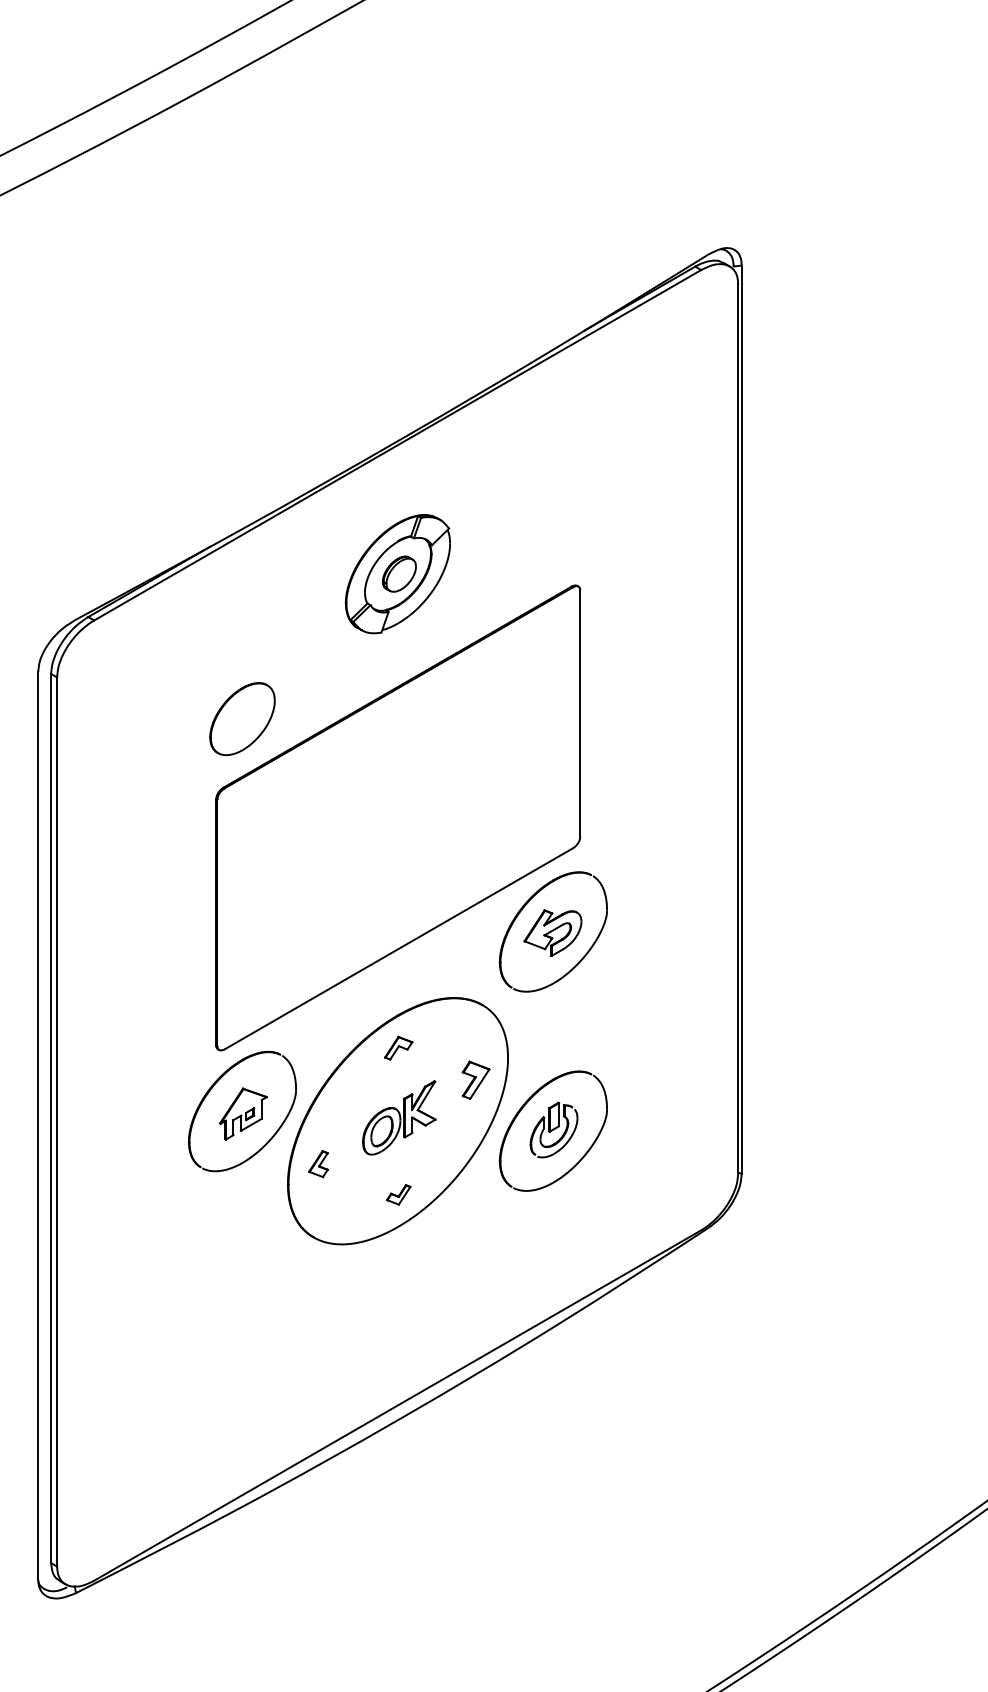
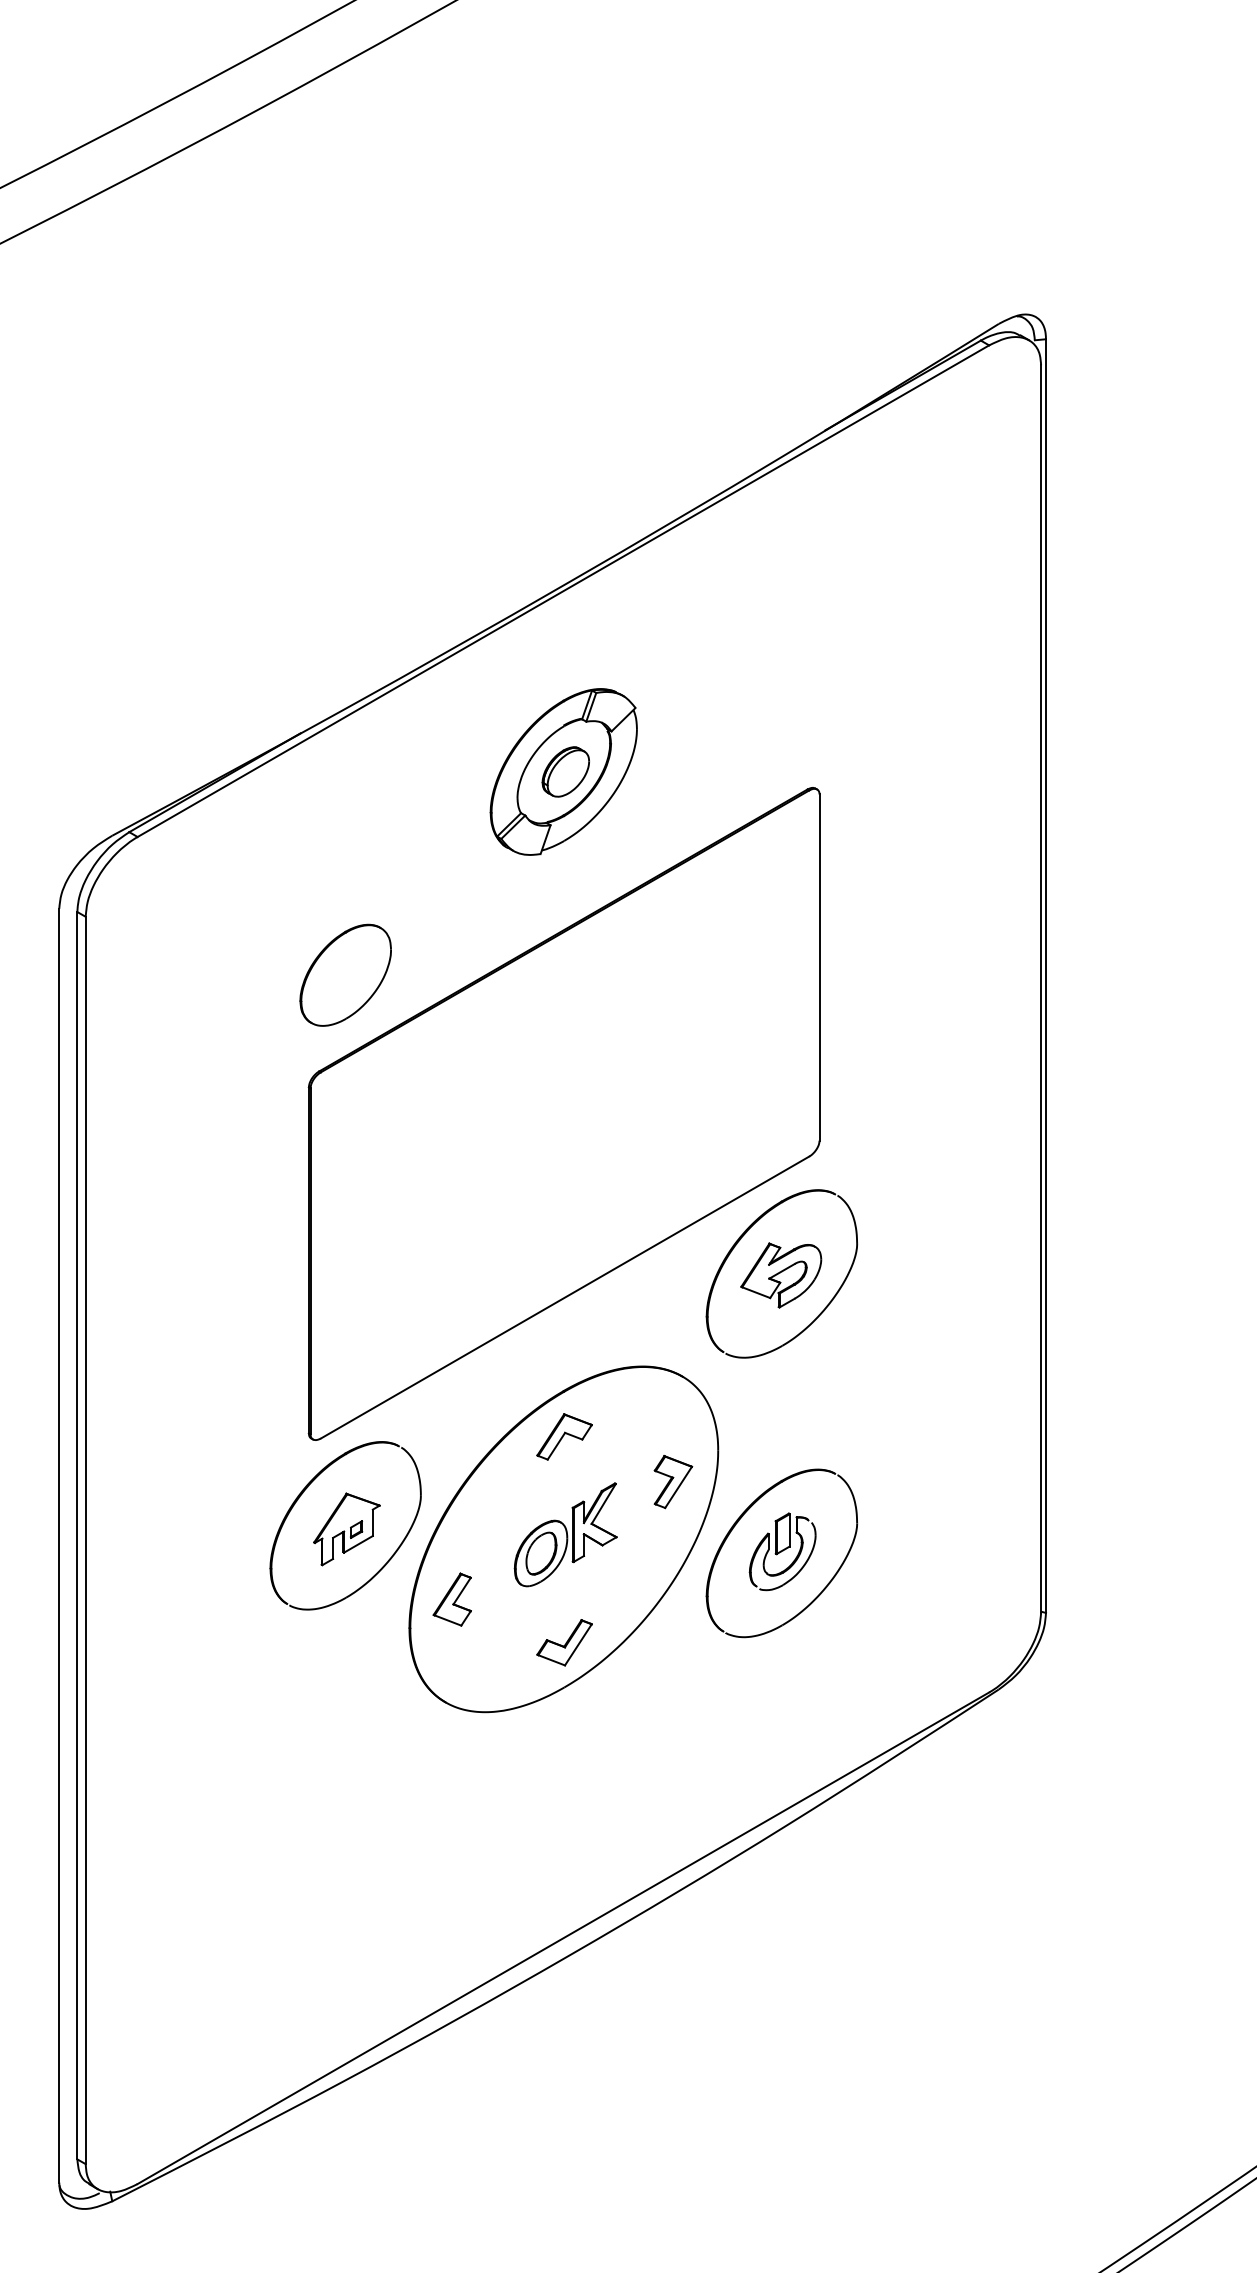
part: (398, 1048) -> (564, 1437), size x1.43
part: (318, 1163) -> (452, 1598), size x1.43
part: (398, 1194) -> (564, 1642), size x1.67

